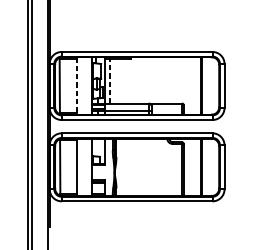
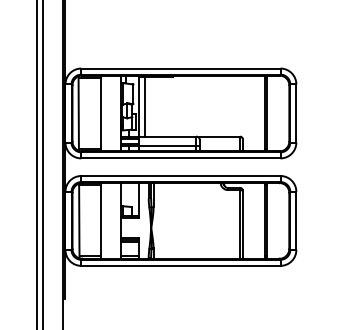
line: (110, 81) -> (145, 107), dashed -> solid
line: (77, 86) -> (101, 113), dashed -> solid

